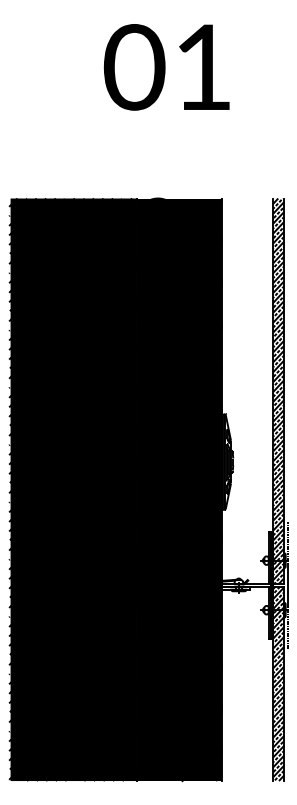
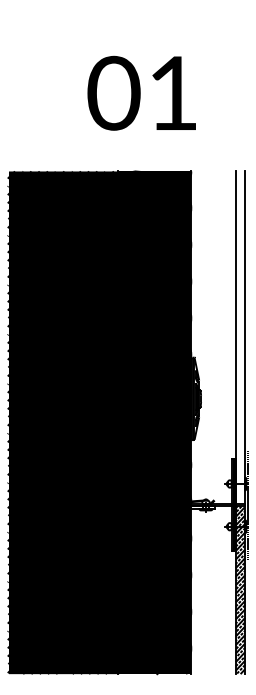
text: (166, 66) -> (141, 92), moved
hatch: (277, 390) -> (239, 337), removed

